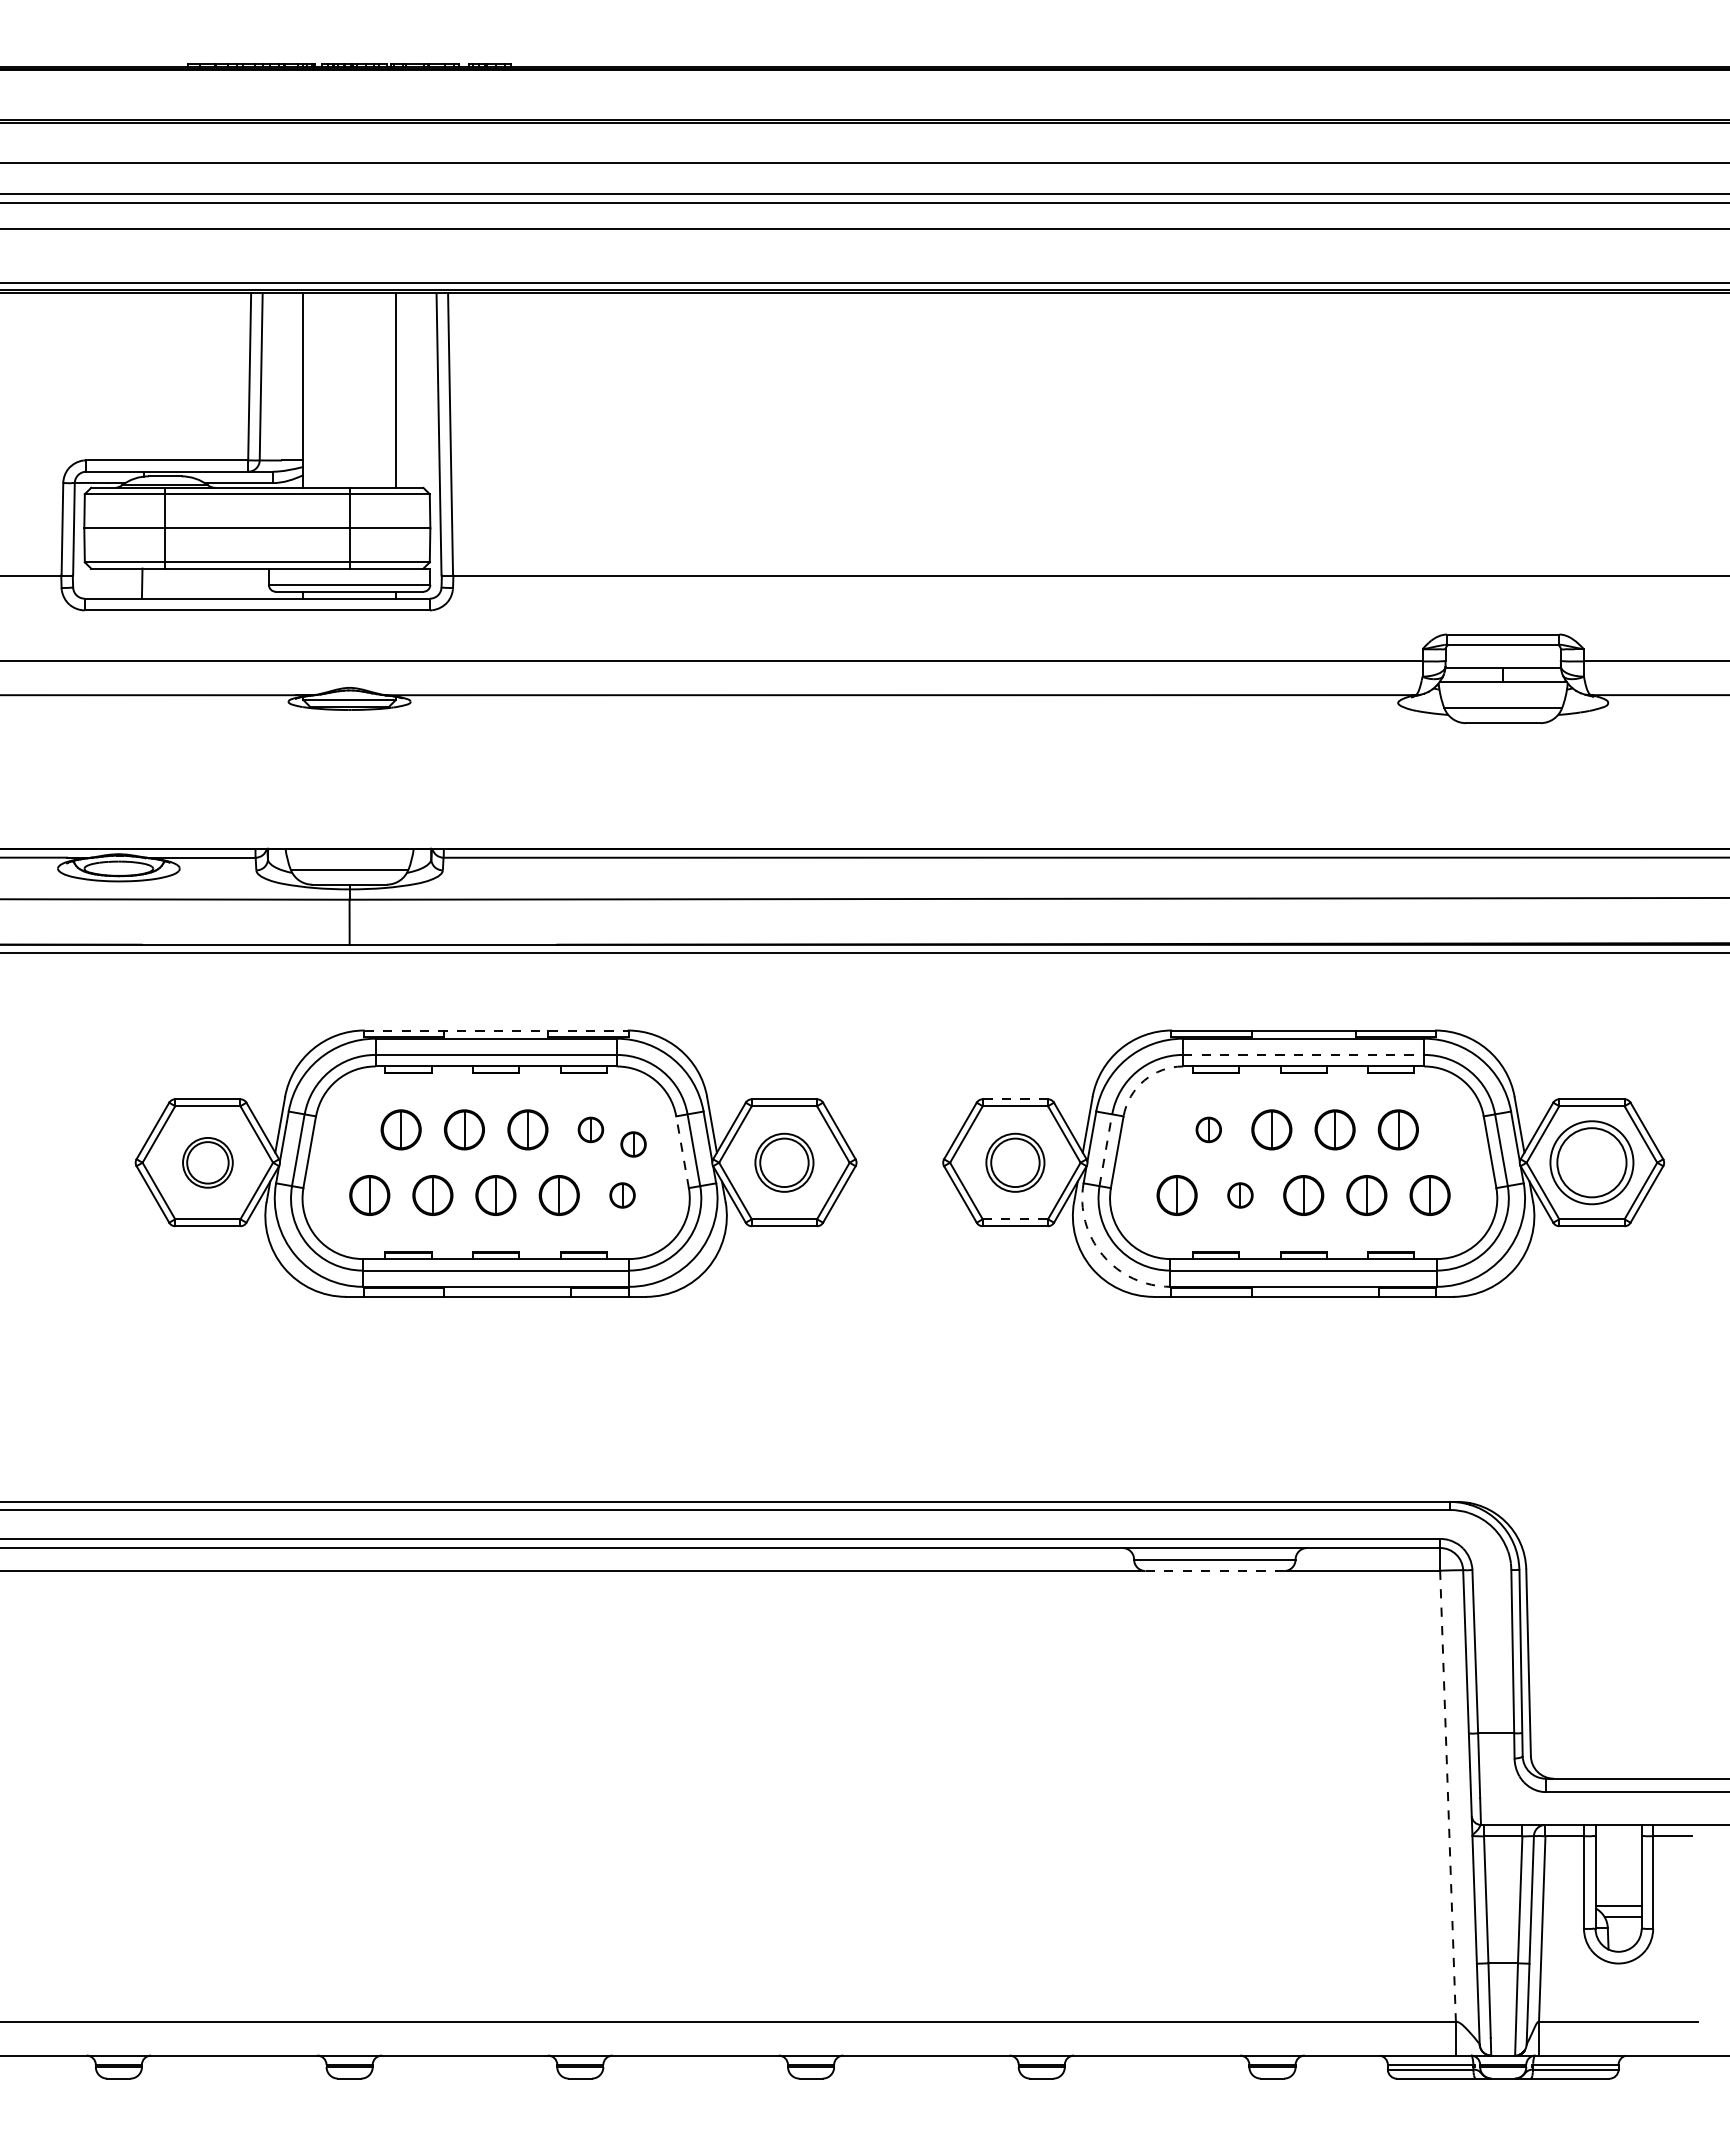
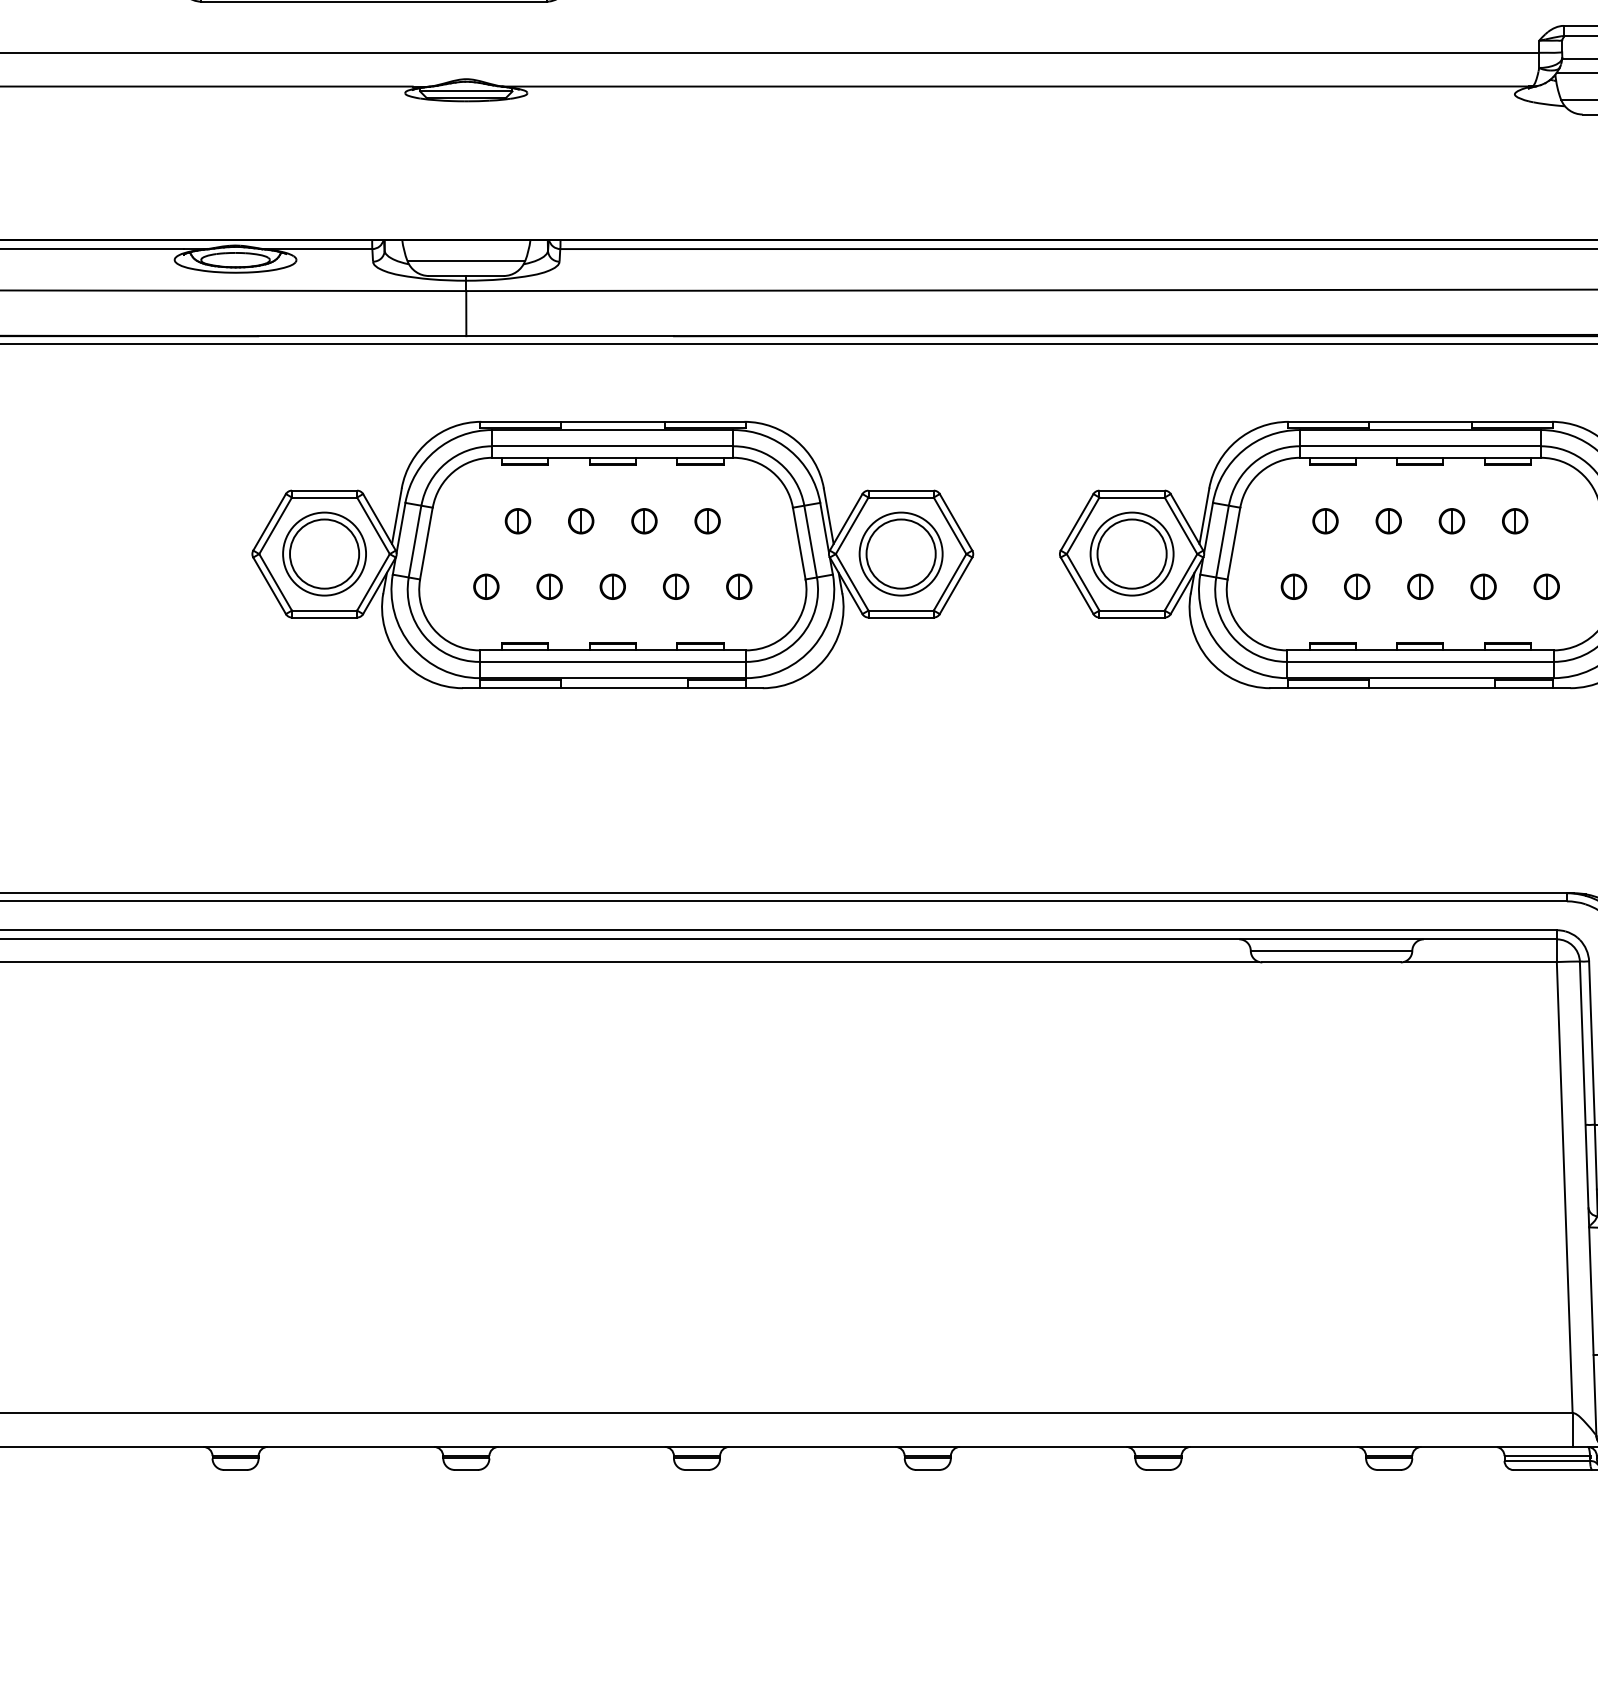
line: (496, 1030) -> (613, 421), dashed -> solid
line: (1303, 1054) -> (1420, 445), dashed -> solid
arc: (1144, 1080) -> (1261, 471), dashed -> solid
line: (1015, 1099) -> (1132, 490), dashed -> solid
part: (401, 1129) -> (518, 520), size x0.62
part: (464, 1129) -> (581, 520), size x0.62
part: (527, 1129) -> (644, 520), size x0.62
part: (1272, 1129) -> (1389, 520), size x0.62
part: (1335, 1129) -> (1452, 520), size x0.62
part: (1398, 1129) -> (1515, 520), size x0.62
part: (633, 1144) -> (750, 535), removed
line: (1105, 1149) -> (1222, 540), dashed -> solid
line: (682, 1151) -> (799, 542), dashed -> solid
part: (207, 1162) -> (324, 553), size x1.67
part: (784, 1162) -> (901, 553), size x1.43
part: (1015, 1162) -> (1132, 553), size x1.43
part: (369, 1195) -> (486, 586), size x0.62
part: (432, 1195) -> (549, 586), size x0.62
part: (496, 1195) -> (613, 586), size x0.62
part: (559, 1195) -> (676, 586), size x0.62
part: (1177, 1195) -> (1294, 586), size x0.62
part: (1303, 1195) -> (1420, 586), size x0.62
part: (1366, 1195) -> (1483, 586), size x0.62
part: (1429, 1195) -> (1546, 586), size x0.62
line: (1015, 1219) -> (1132, 610), dashed -> solid
arc: (1102, 1255) -> (1219, 646), dashed -> solid
line: (1214, 1571) -> (1331, 962), dashed -> solid
line: (1448, 1796) -> (1565, 1187), dashed -> solid

